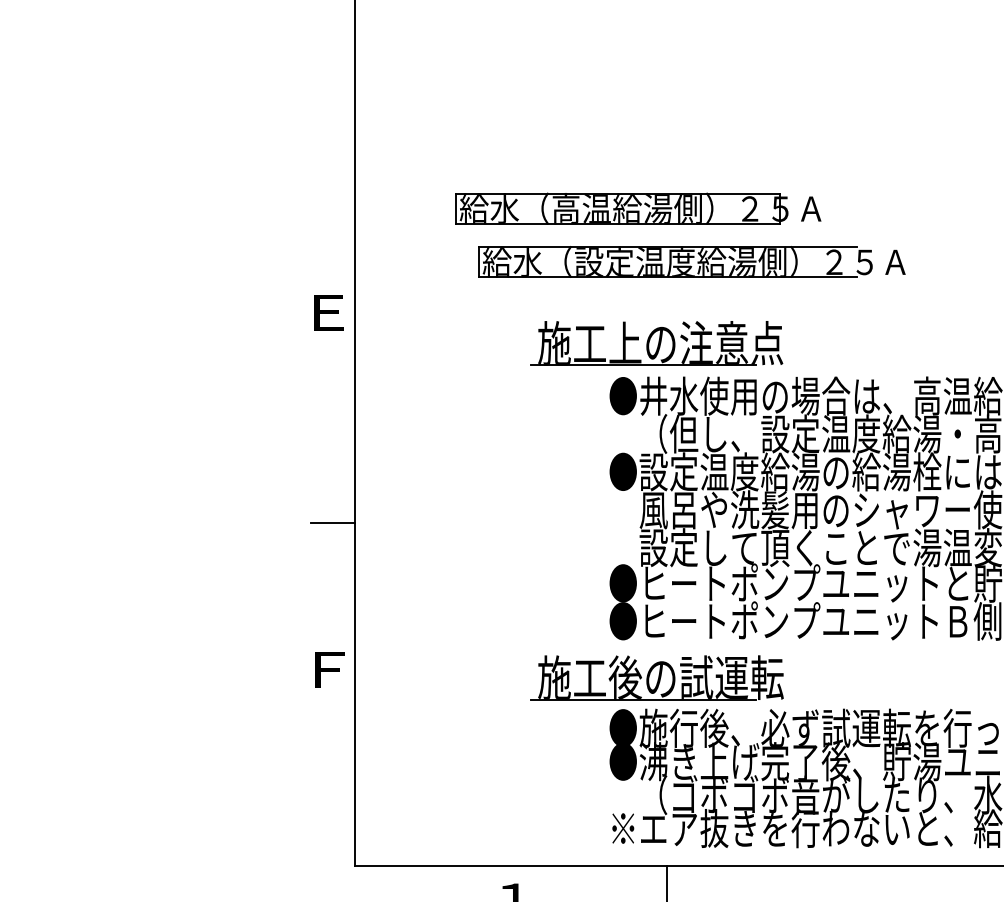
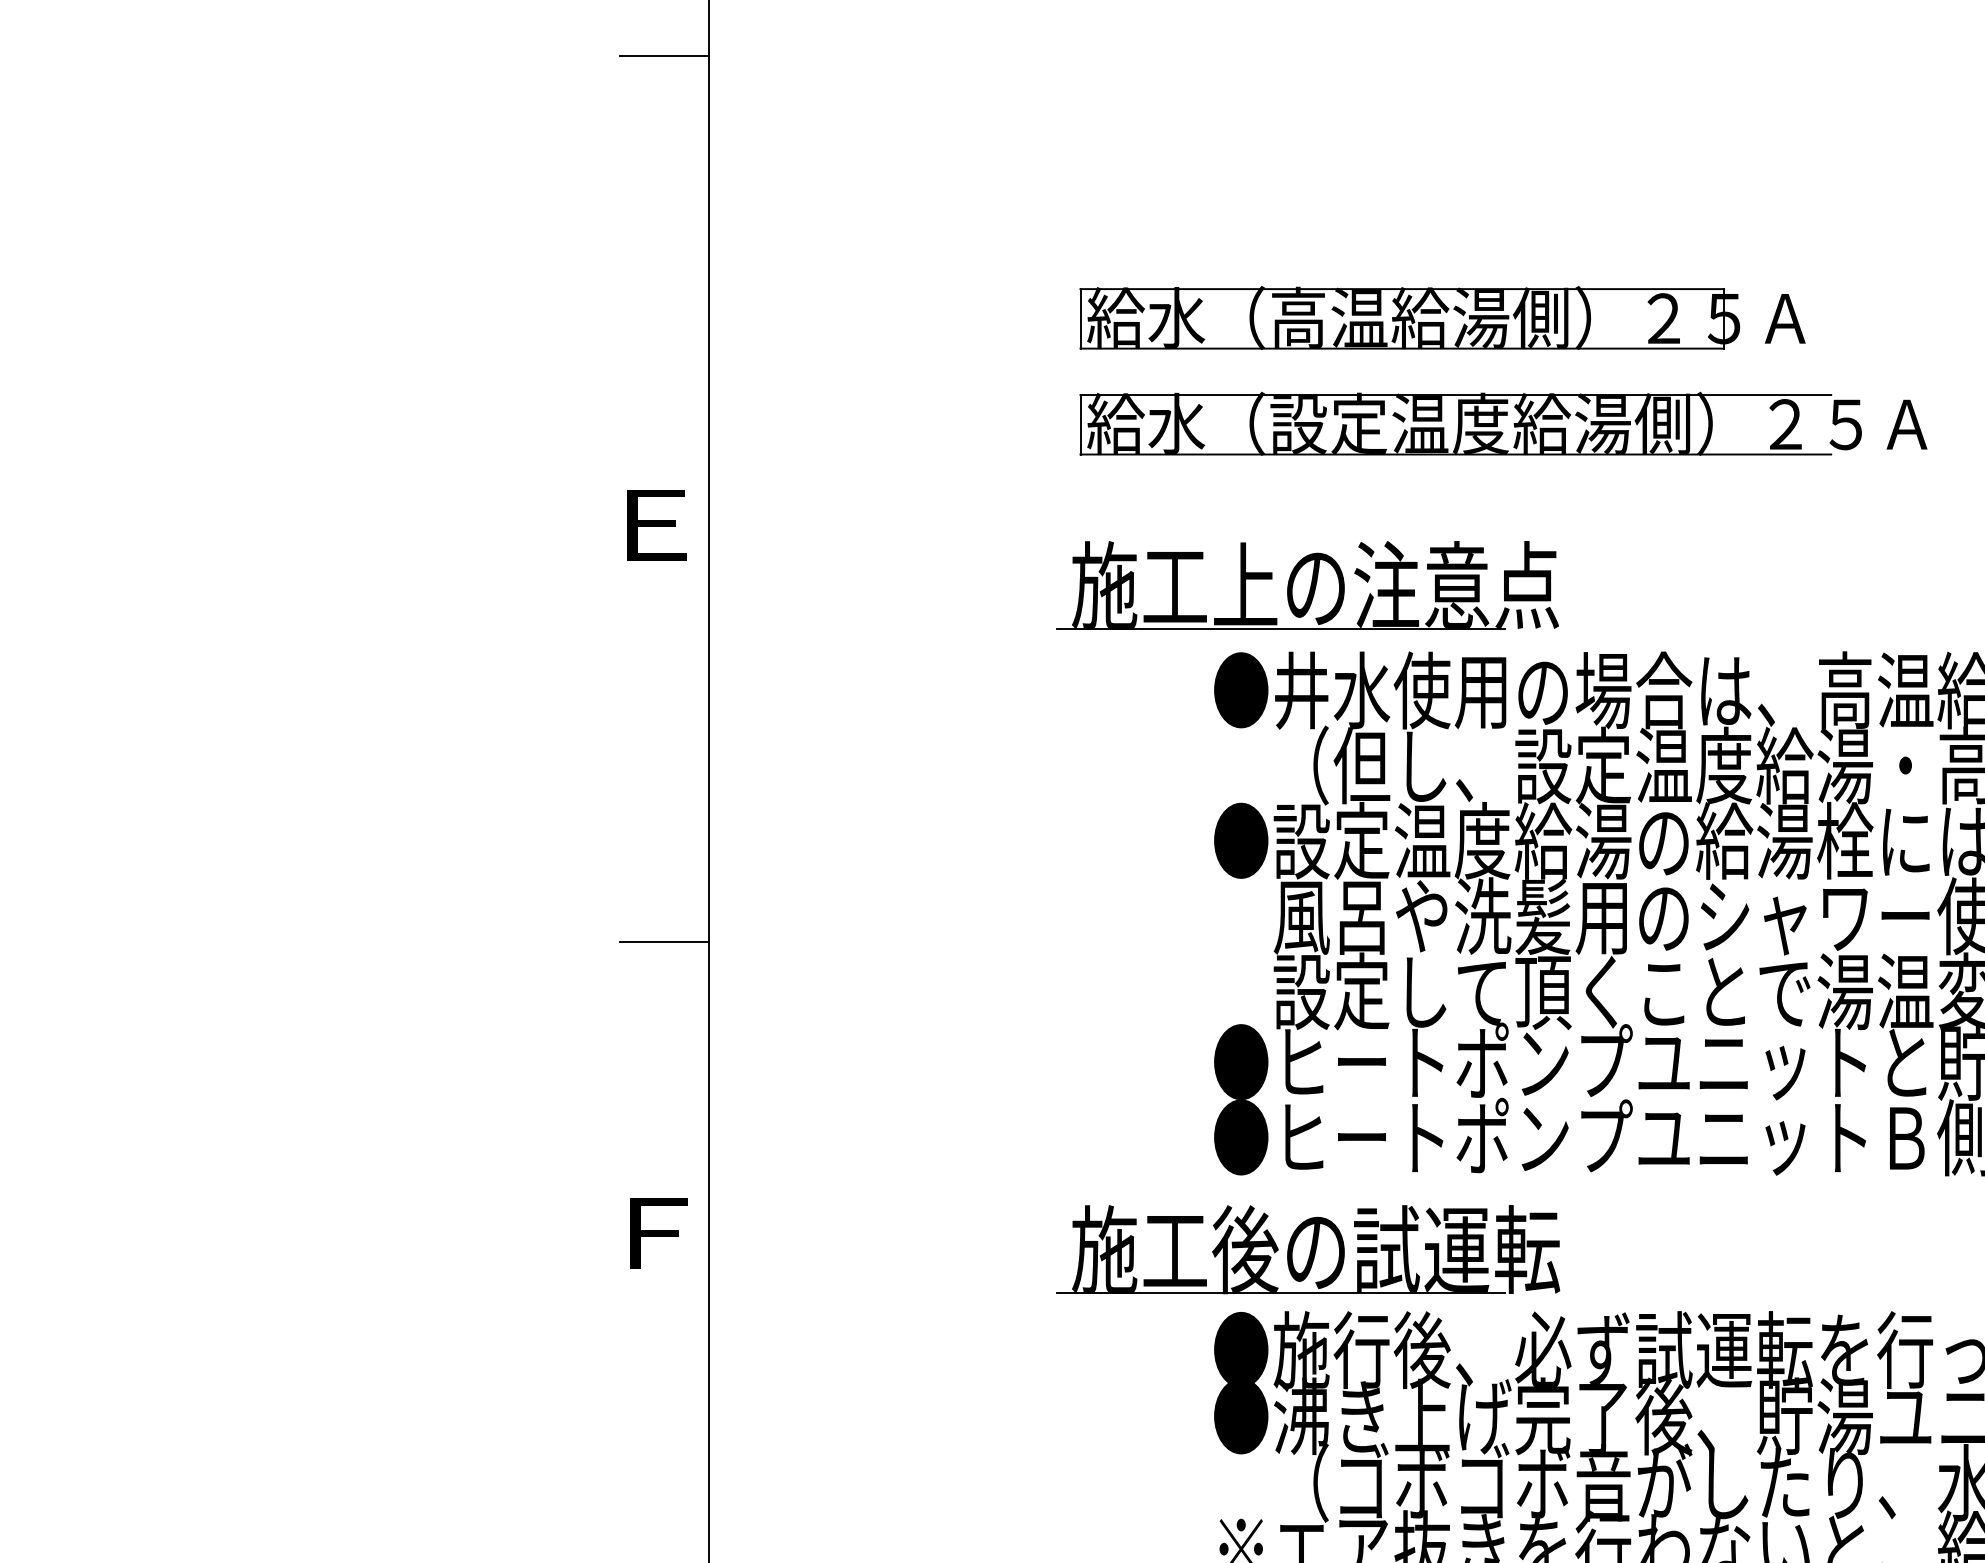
line: (332, 76) -> (663, 55), added
part: (638, 208) -> (1442, 317), moved
part: (691, 261) -> (1501, 422), moved

